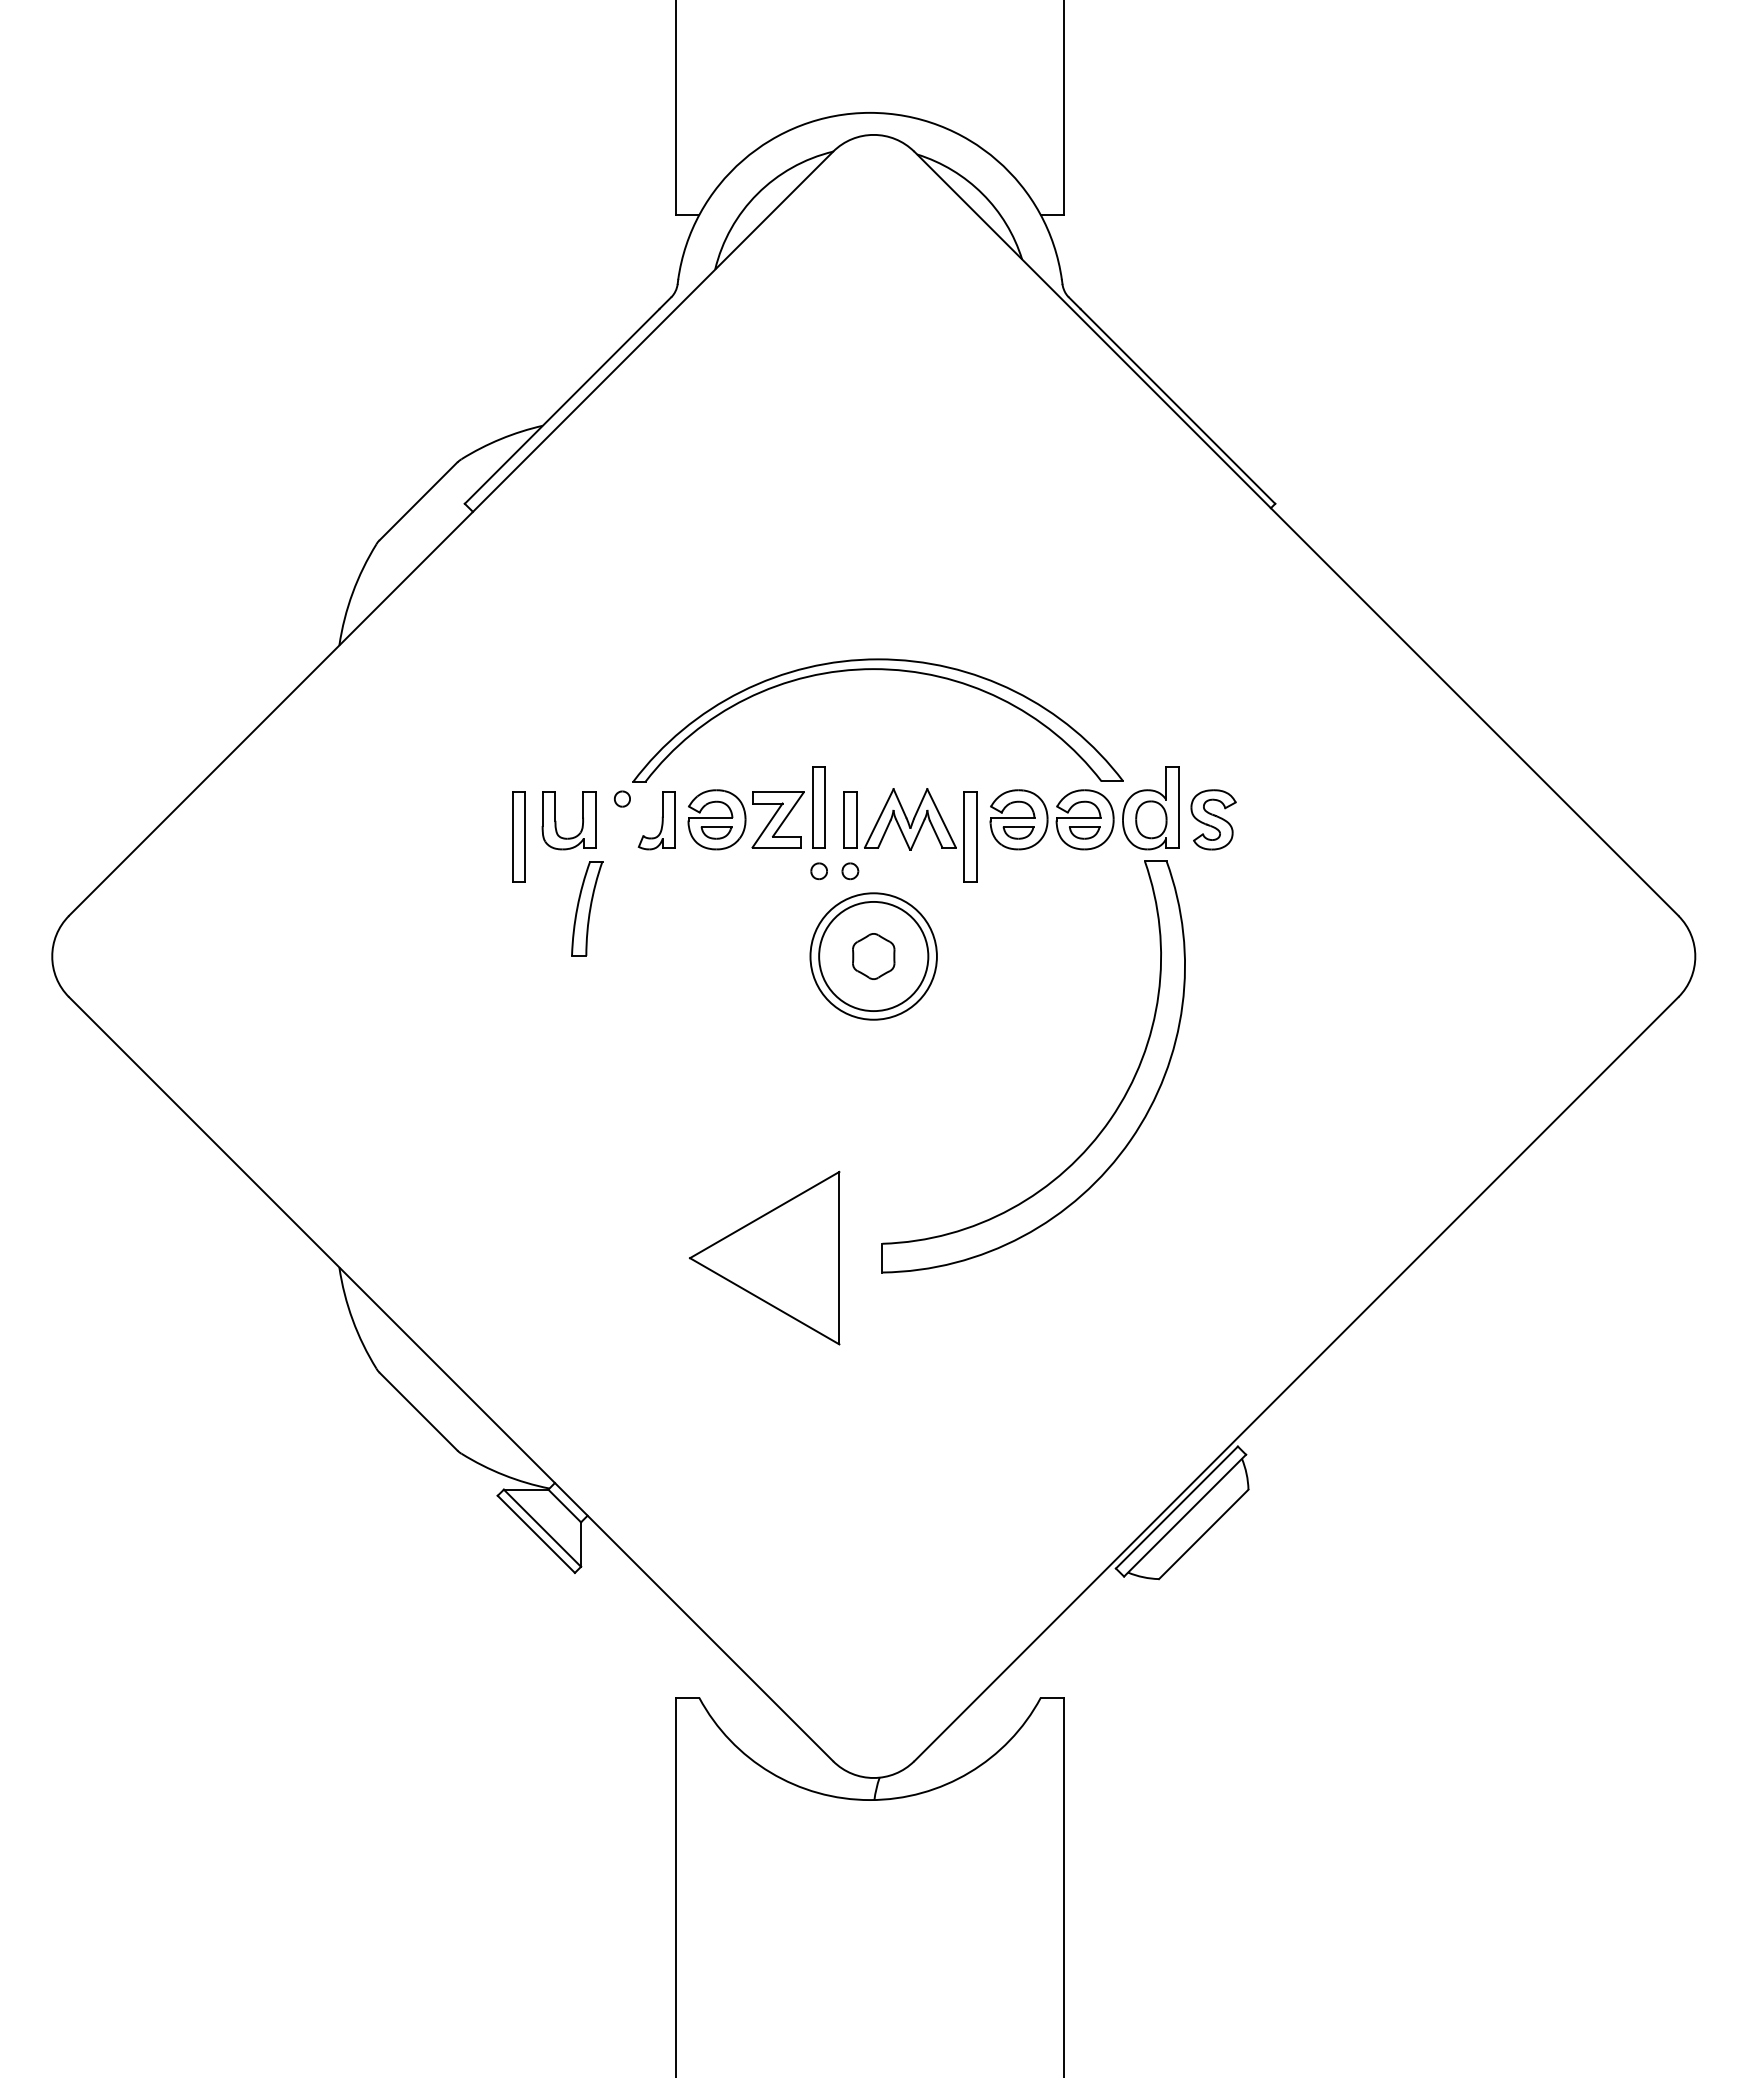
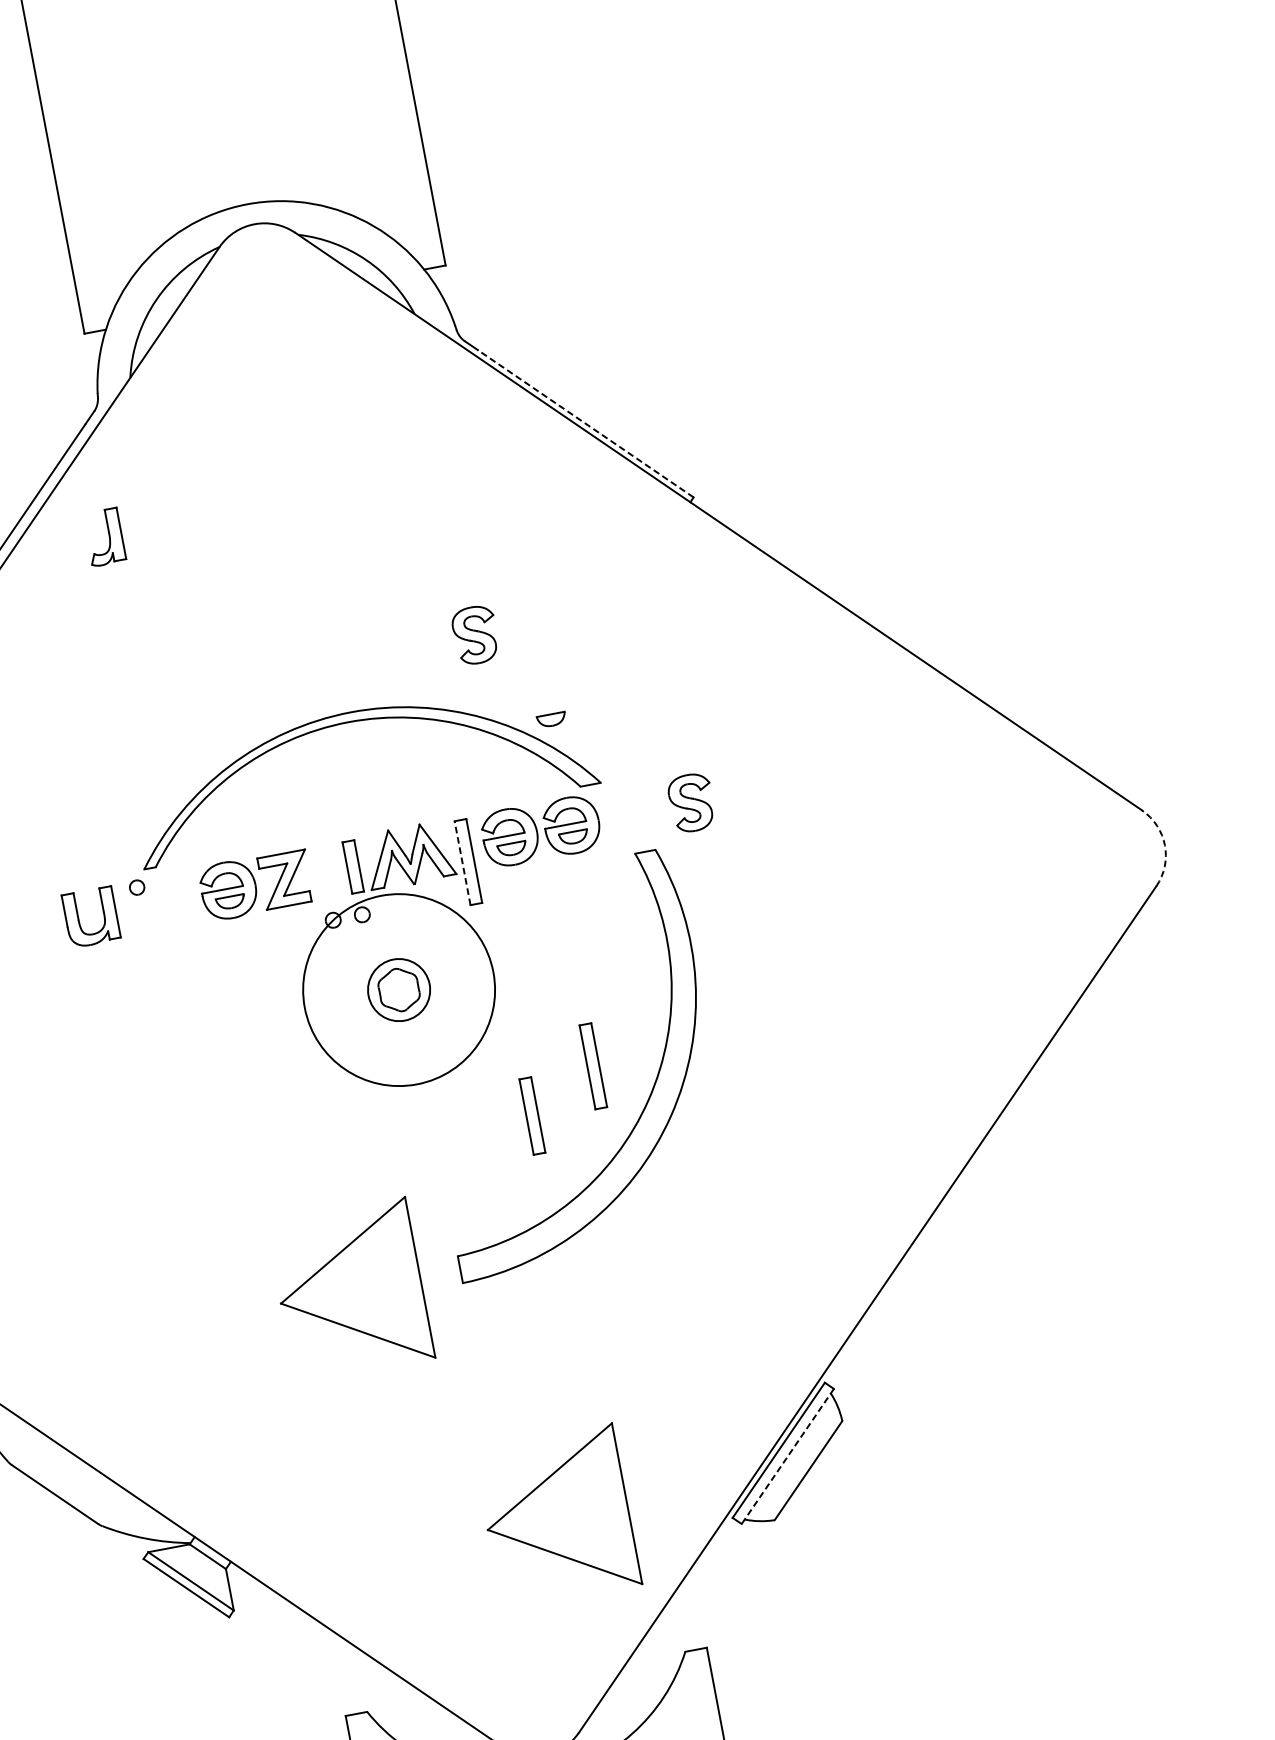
line: (1177, 406) -> (585, 423), solid -> dashed
part: (1022, 603) -> (475, 634), added
part: (1084, 706) -> (551, 719), added
part: (818, 807) -> (531, 1116), moved
part: (1150, 808) -> (631, 803), removed
part: (656, 820) -> (103, 537), moved
part: (518, 836) -> (592, 1065), moved
line: (964, 836) -> (462, 862), solid -> dashed
part: (587, 908) -> (123, 995), removed
circle: (873, 956) -> (398, 990), size x0.6
circle: (873, 956) -> (398, 990), size x1.6
arc: (1695, 956) -> (1165, 845), solid -> dashed
line: (1184, 1516) -> (787, 1457), solid -> dashed
part: (934, 1532) -> (557, 1516), added

